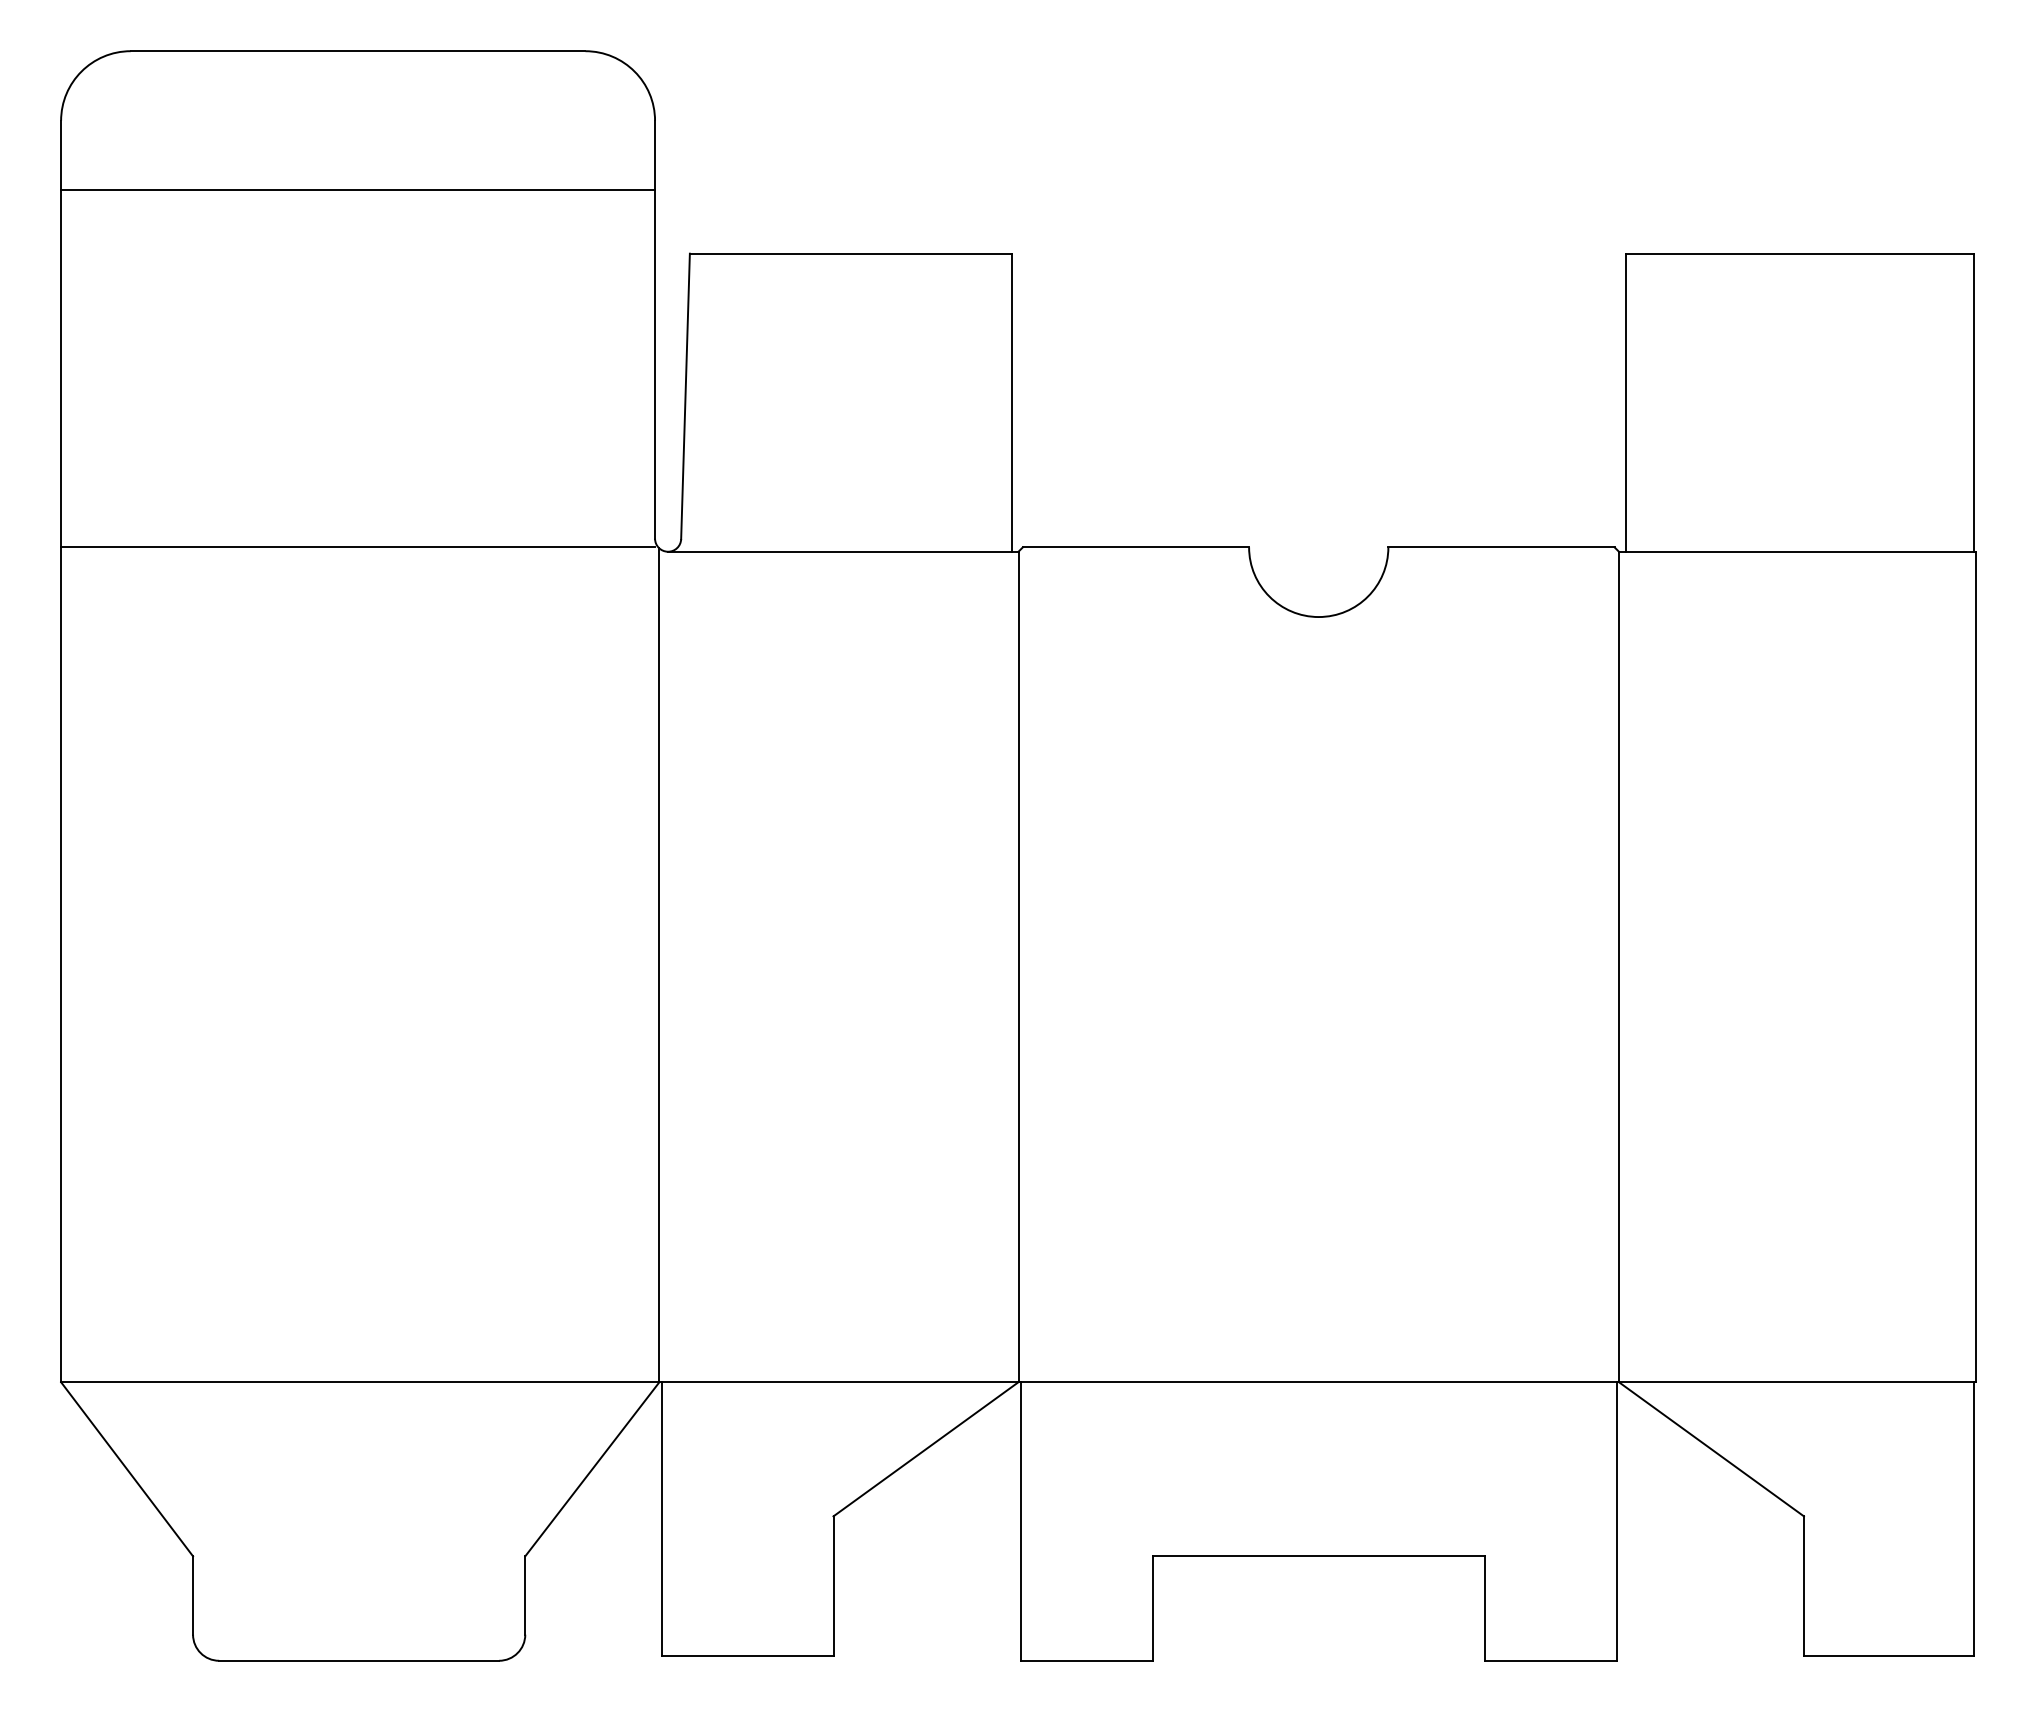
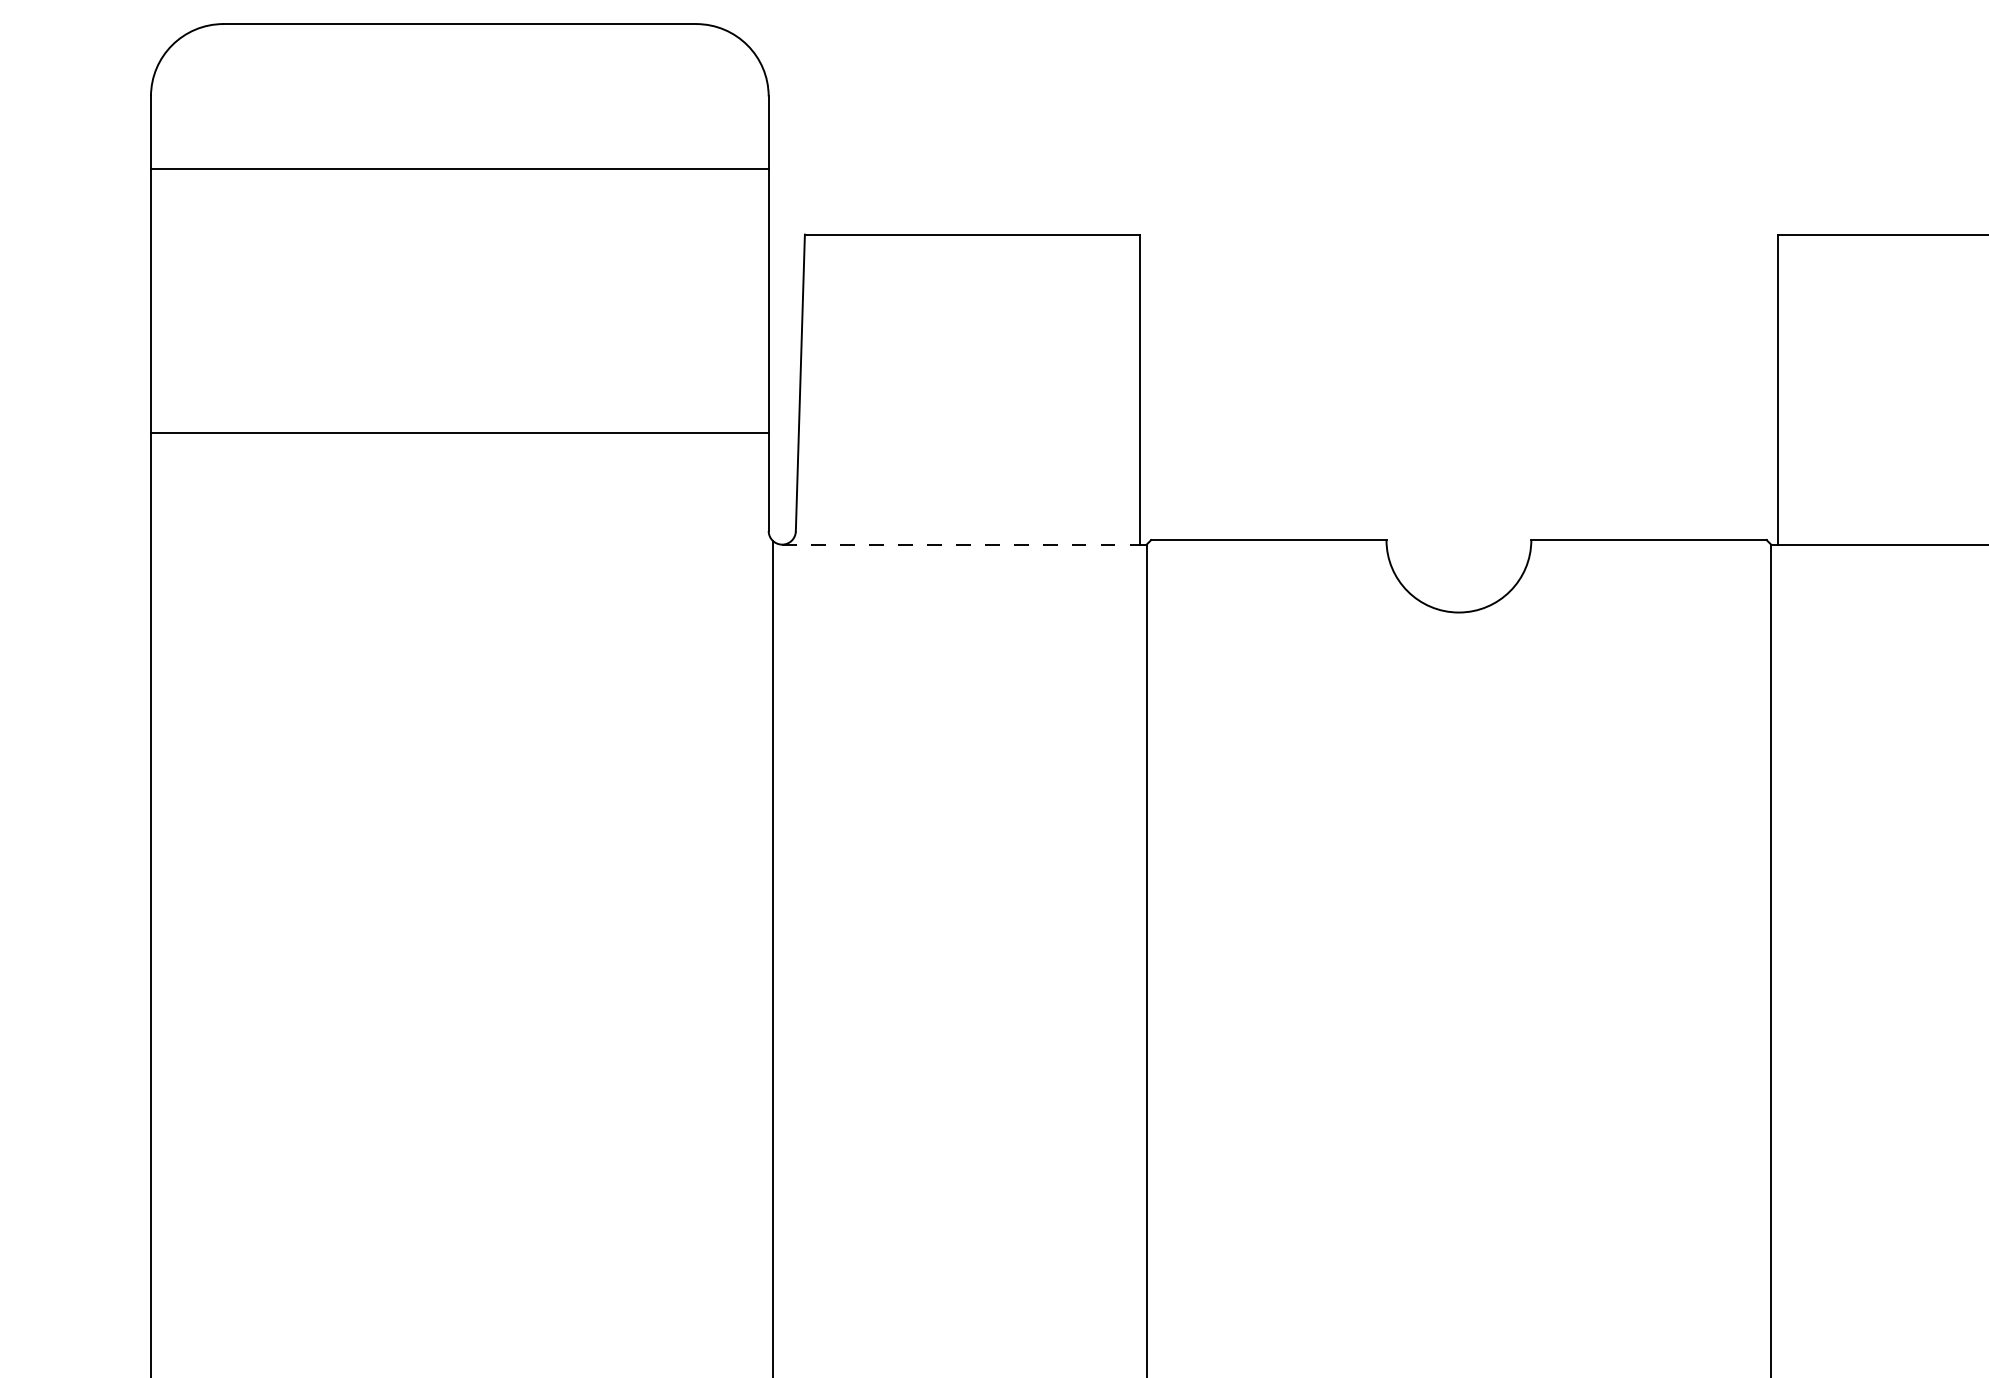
line: (358, 547) -> (460, 433), moved
line: (840, 551) -> (961, 544), solid -> dashed

